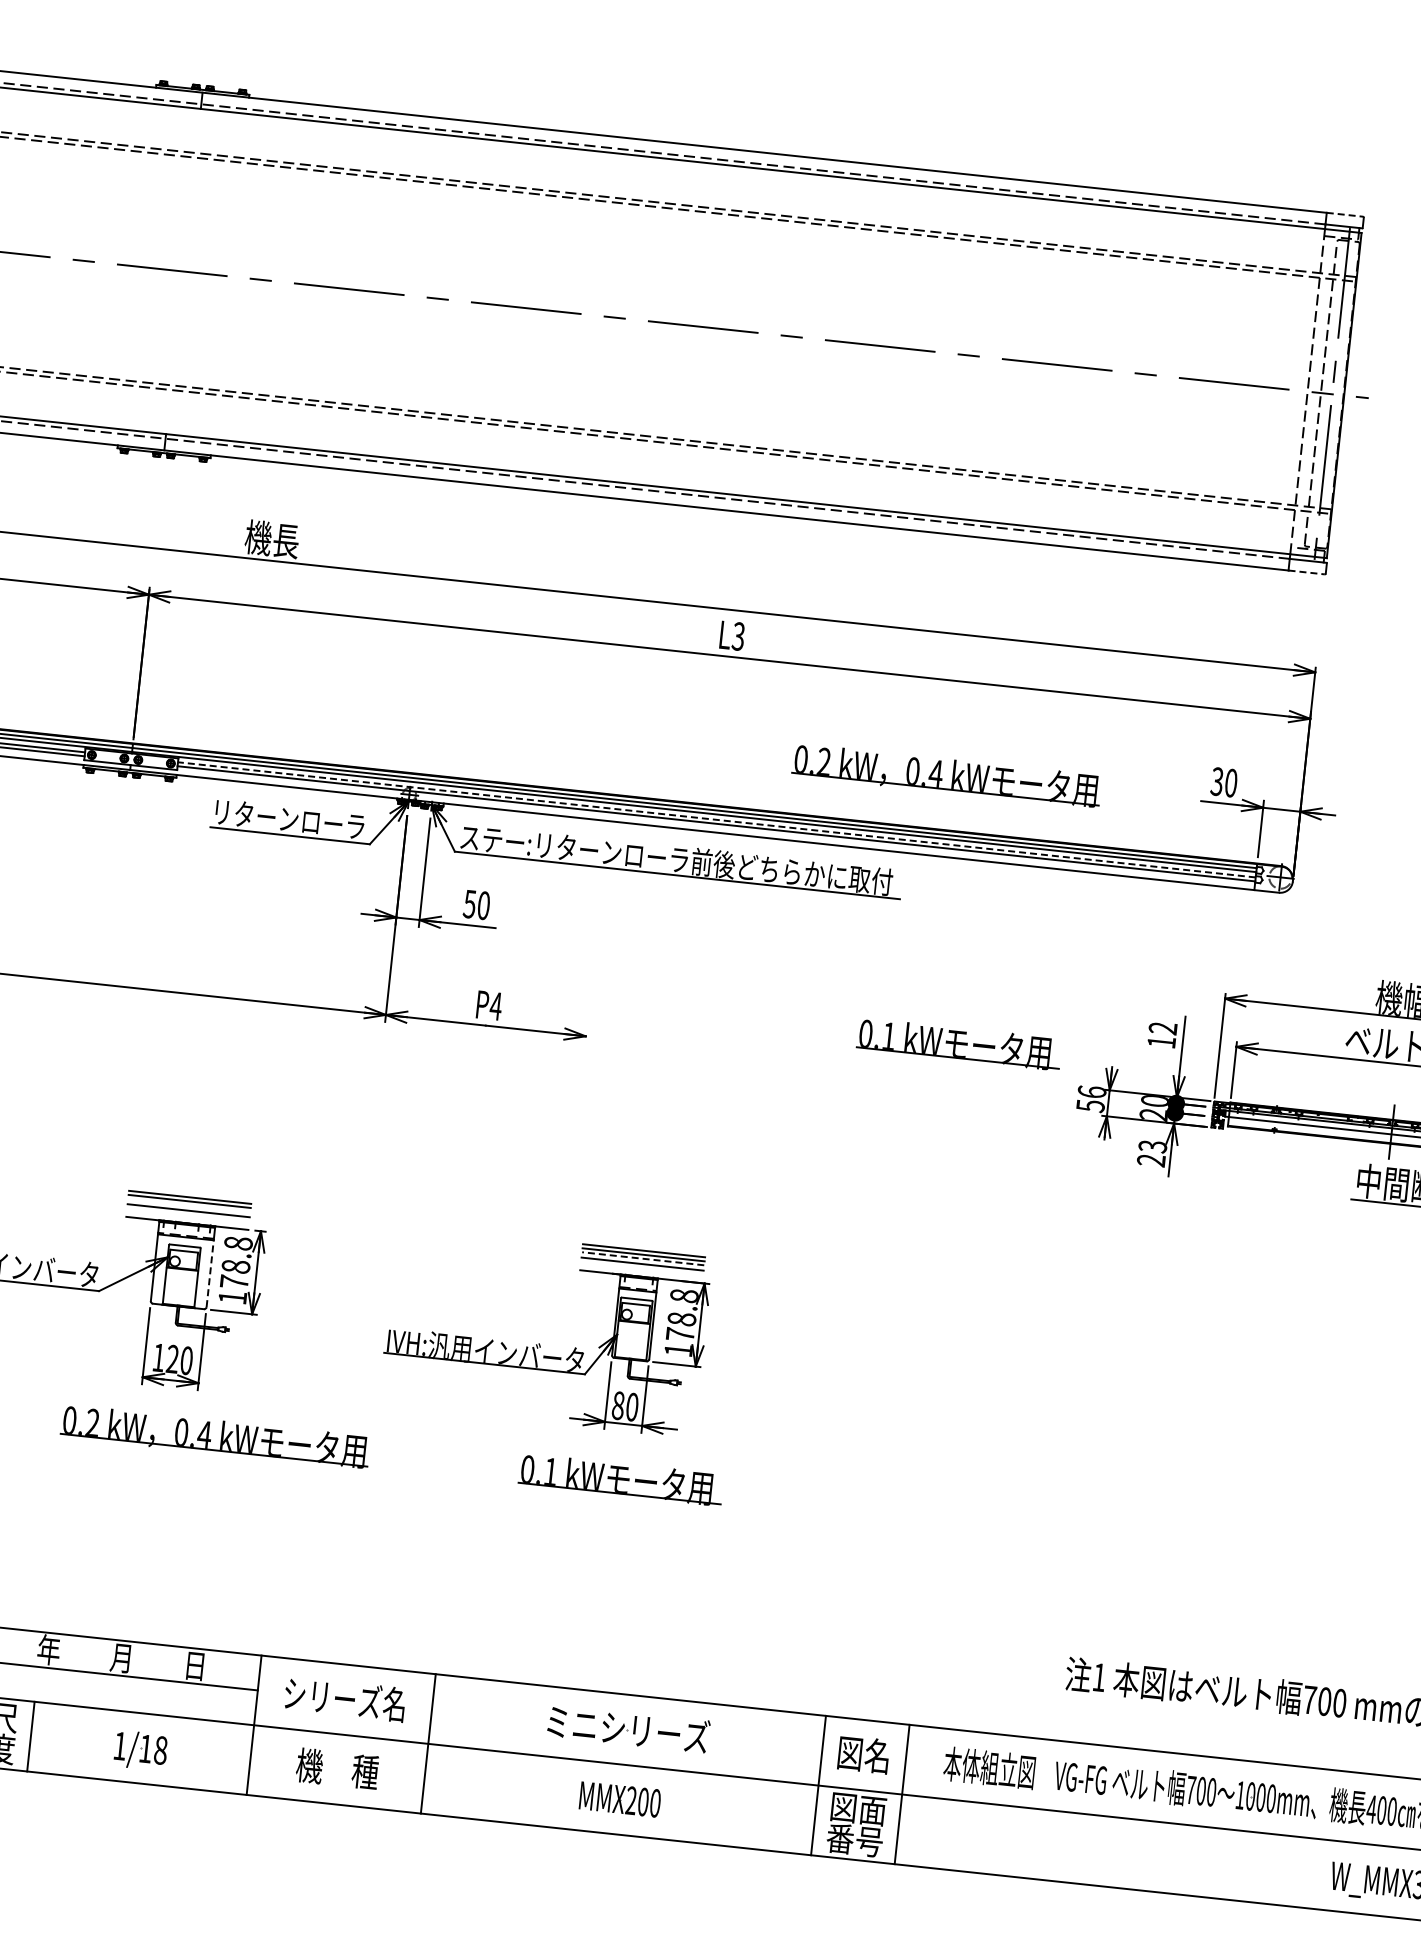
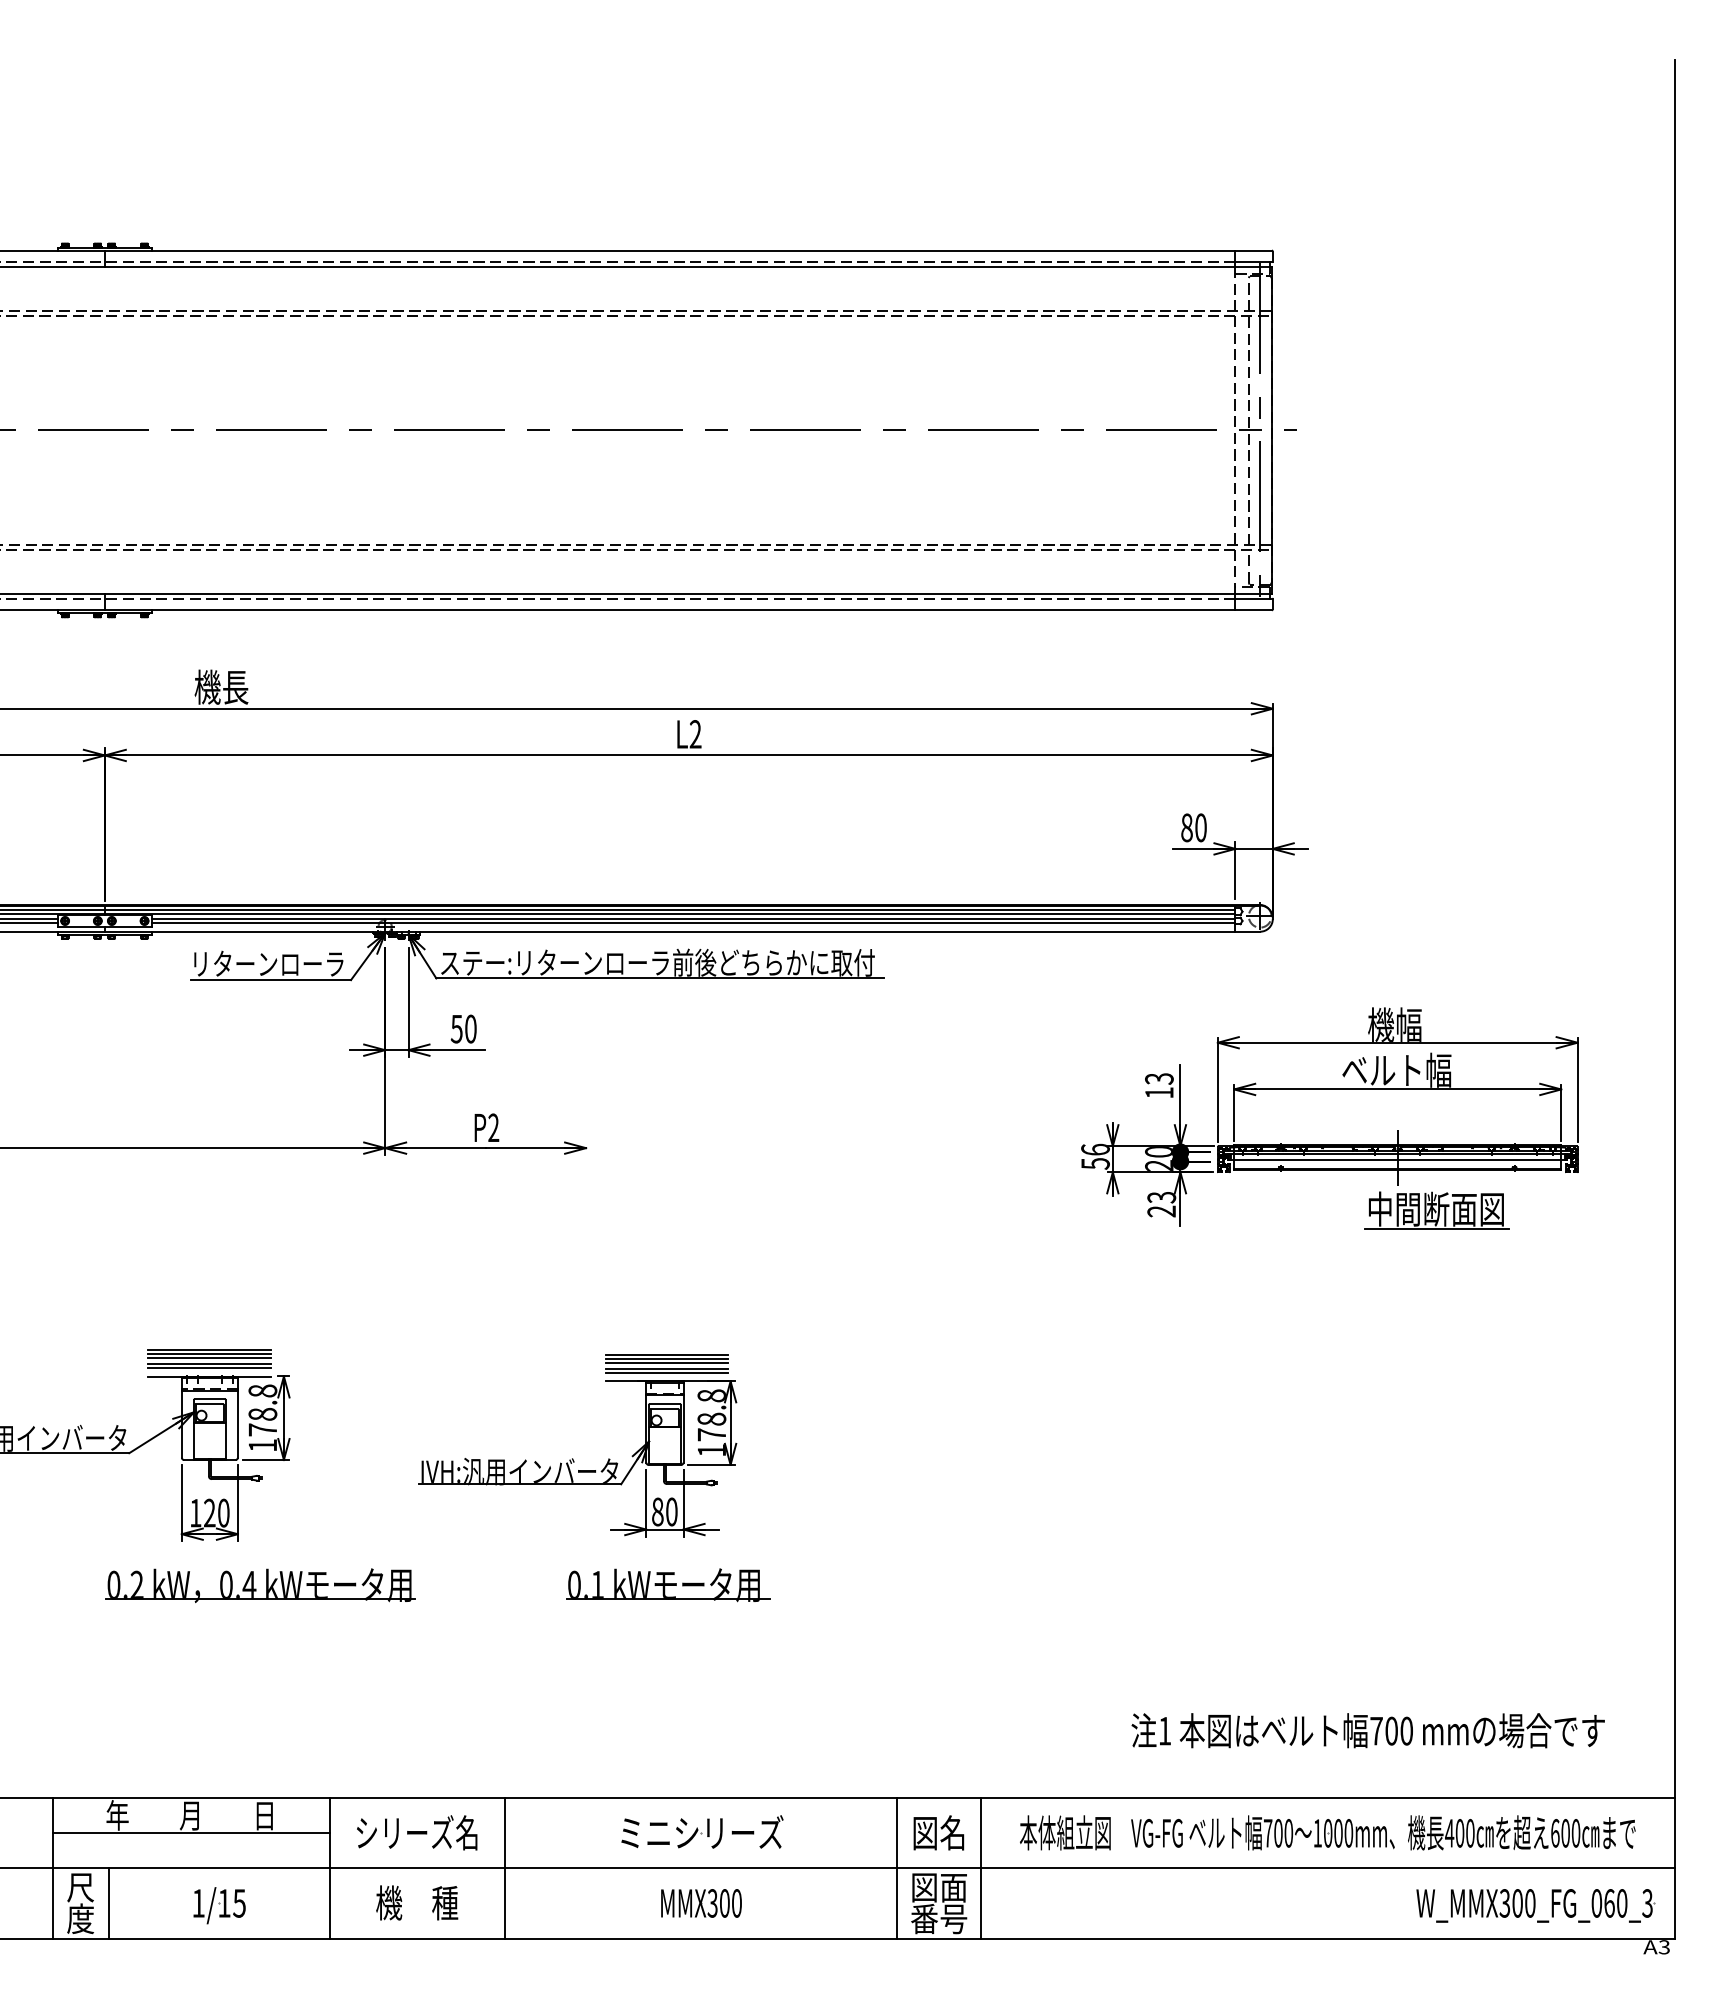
line: (1345, 214) -> (1254, 250), dashed -> solid
line: (1307, 572) -> (1254, 610), dashed -> solid
text: (738, 636) -> (695, 734), L3 -> L2
part: (946, 775) -> (917, 850), removed
text: (1216, 781) -> (1186, 827), 30 -> 80
line: (716, 819) -> (693, 918), dashed -> solid
text: (495, 1005) -> (493, 1127), P4 -> P2
text: (1163, 1027) -> (1159, 1078), 12 -> 13
part: (959, 1044) -> (958, 1116), removed
line: (188, 1205) -> (209, 1358), added
line: (187, 1214) -> (209, 1367), added
line: (642, 1258) -> (666, 1363), dashed -> solid
line: (641, 1267) -> (666, 1372), added
line: (209, 1272) -> (237, 1422), dashed -> solid
text: (160, 1750) -> (239, 1903), 1/18 -> 1/15
text: (631, 1800) -> (712, 1903), MMX200 -> MMX300

